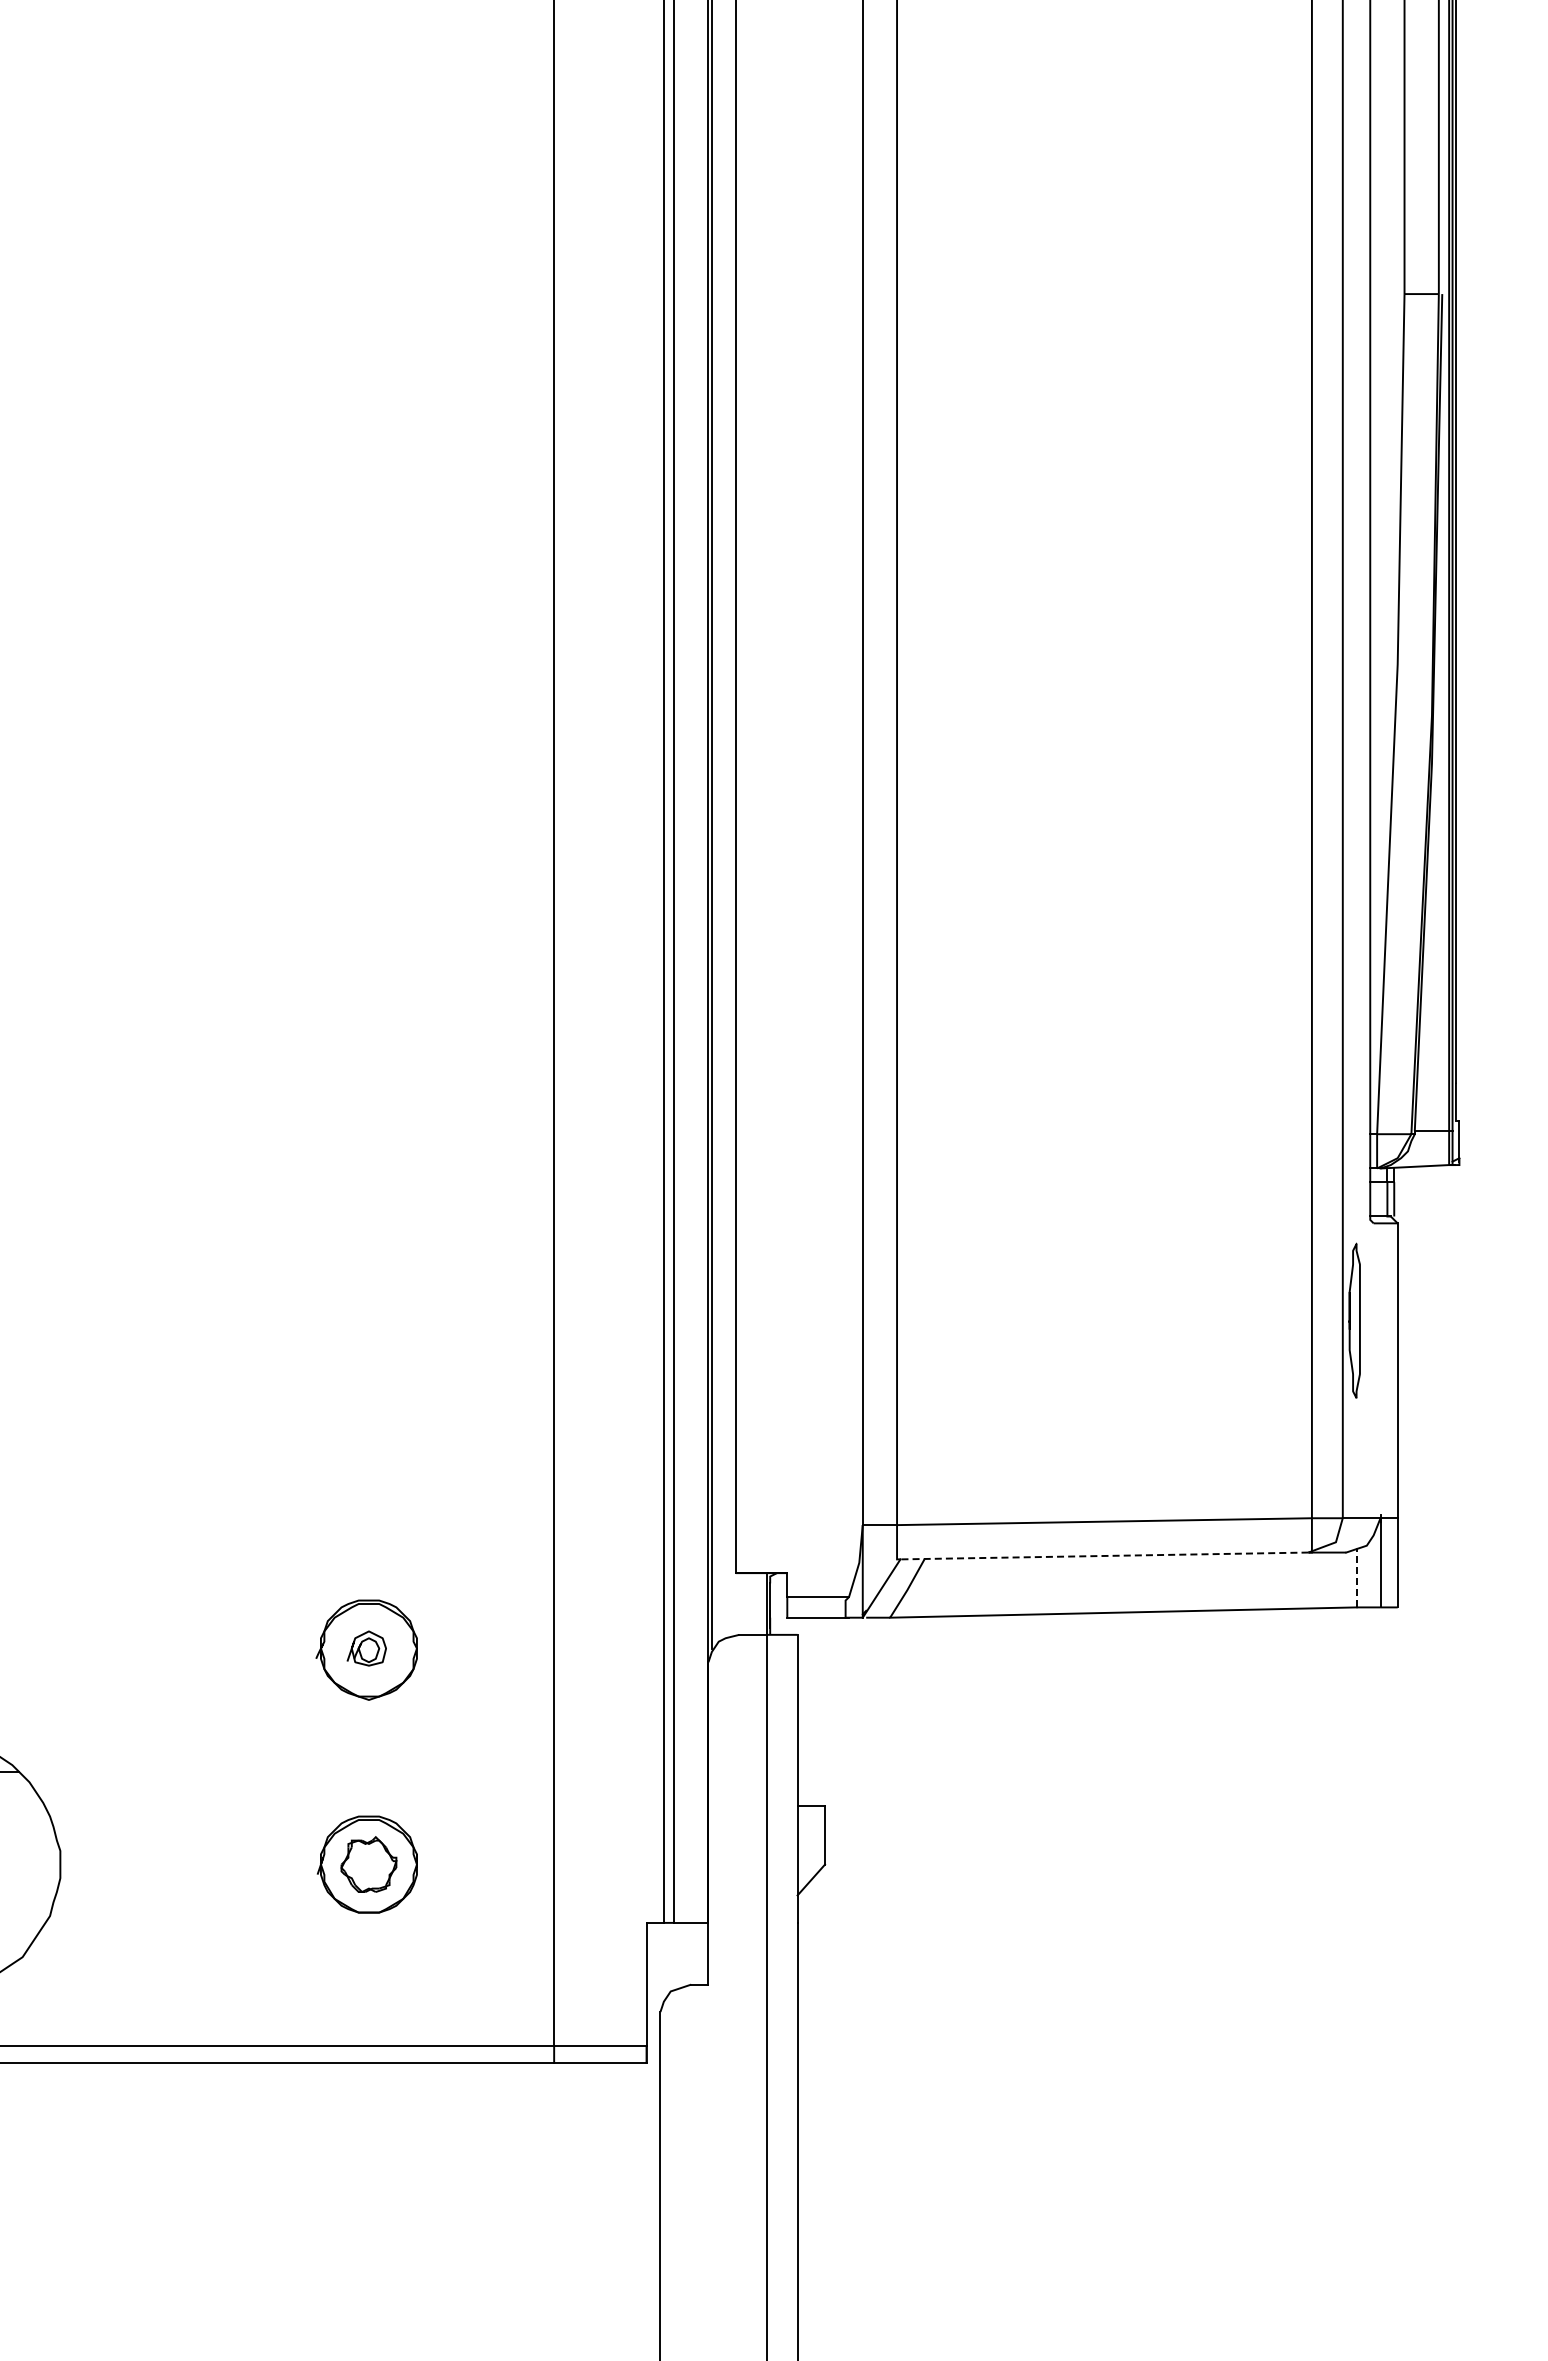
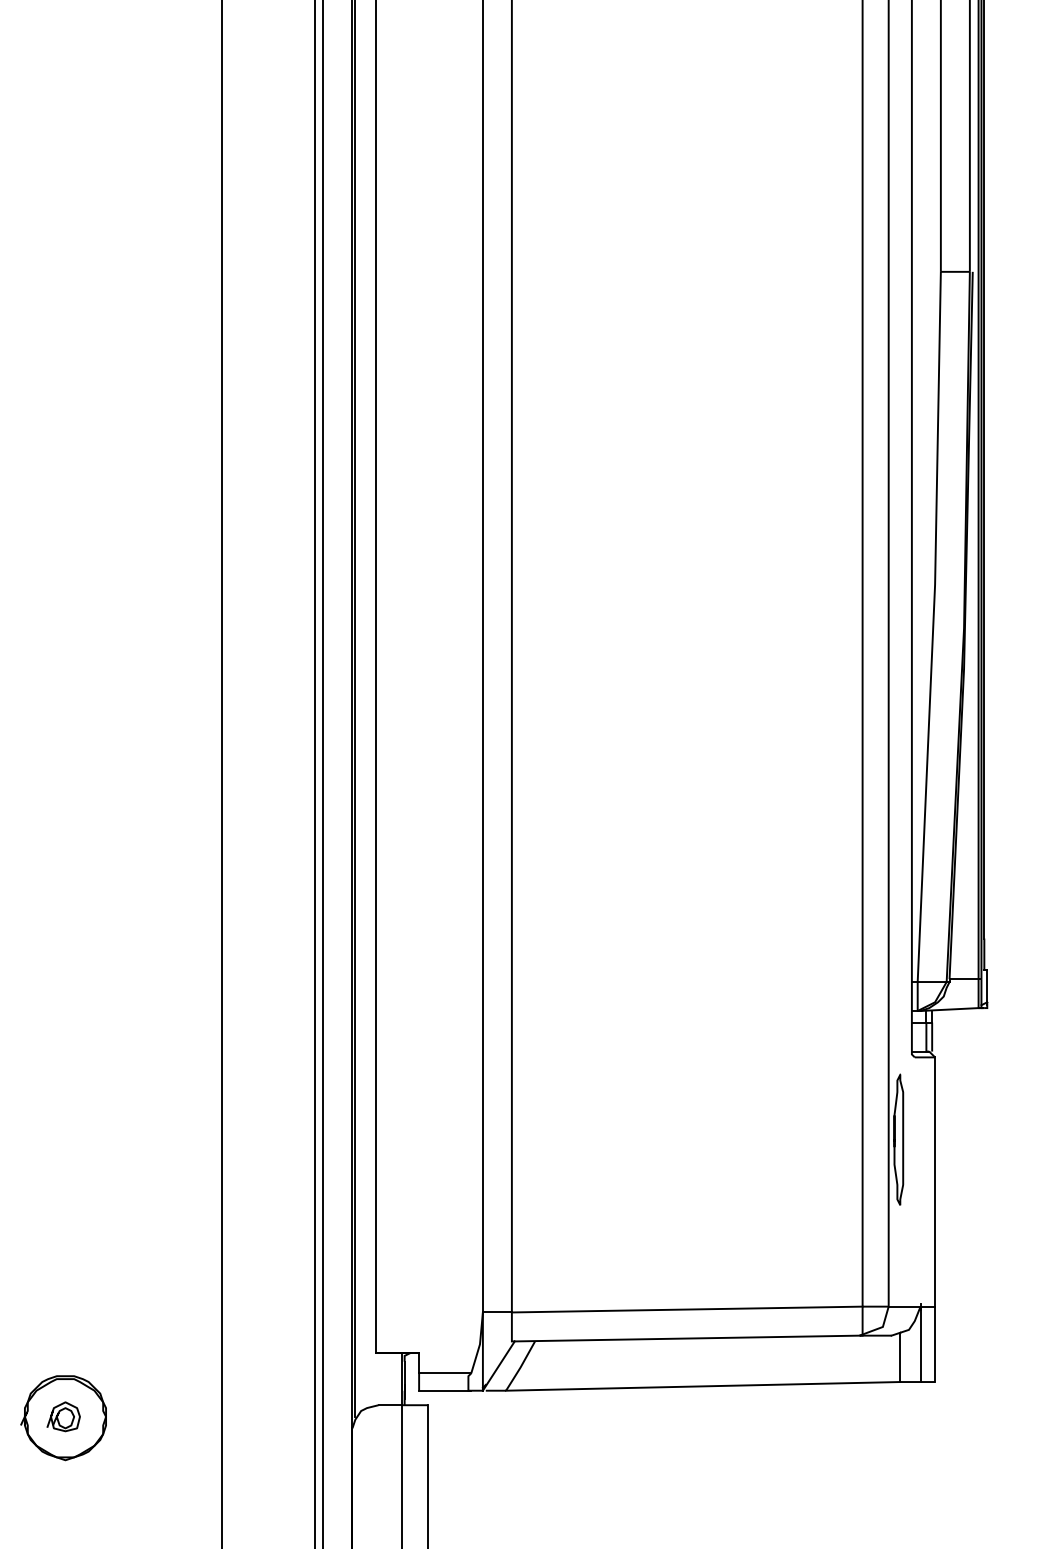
line: (1103, 1555) -> (686, 1338), dashed -> solid
line: (1356, 1577) -> (900, 1356), dashed -> solid

